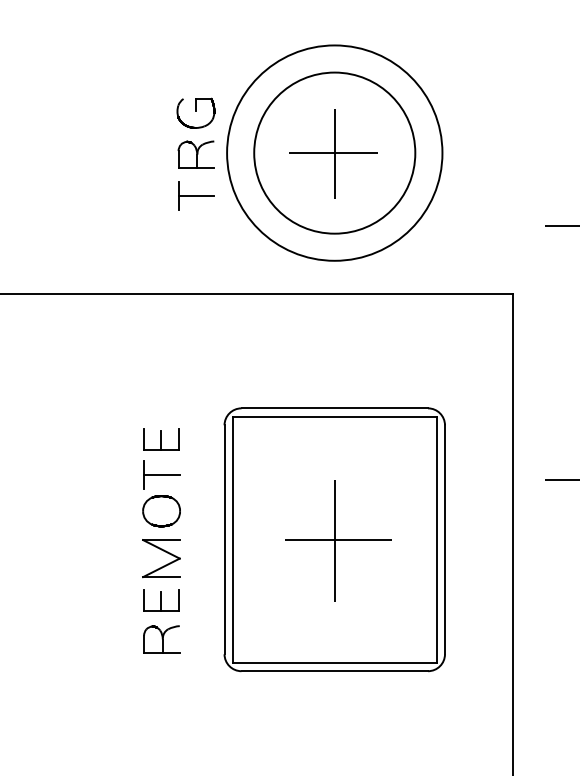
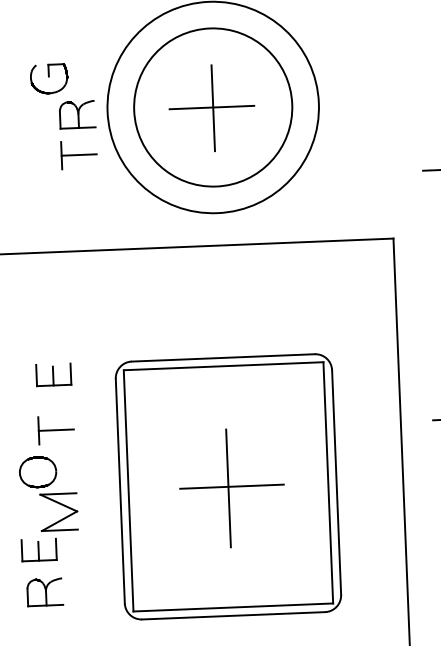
part: (195, 112) -> (48, 78), moved
part: (161, 439) -> (53, 374), moved
part: (161, 511) -> (37, 472), moved
part: (161, 600) -> (39, 550), moved
part: (161, 639) -> (44, 592), moved

